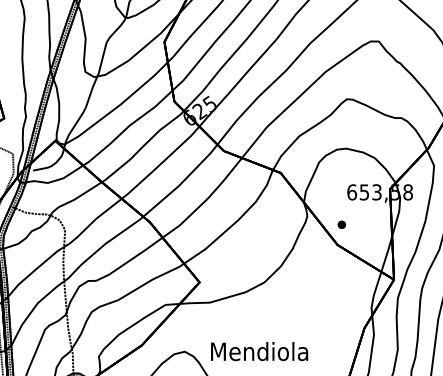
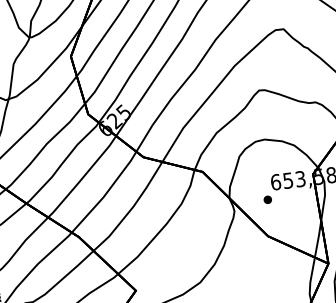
part: (341, 224) -> (267, 199), moved

